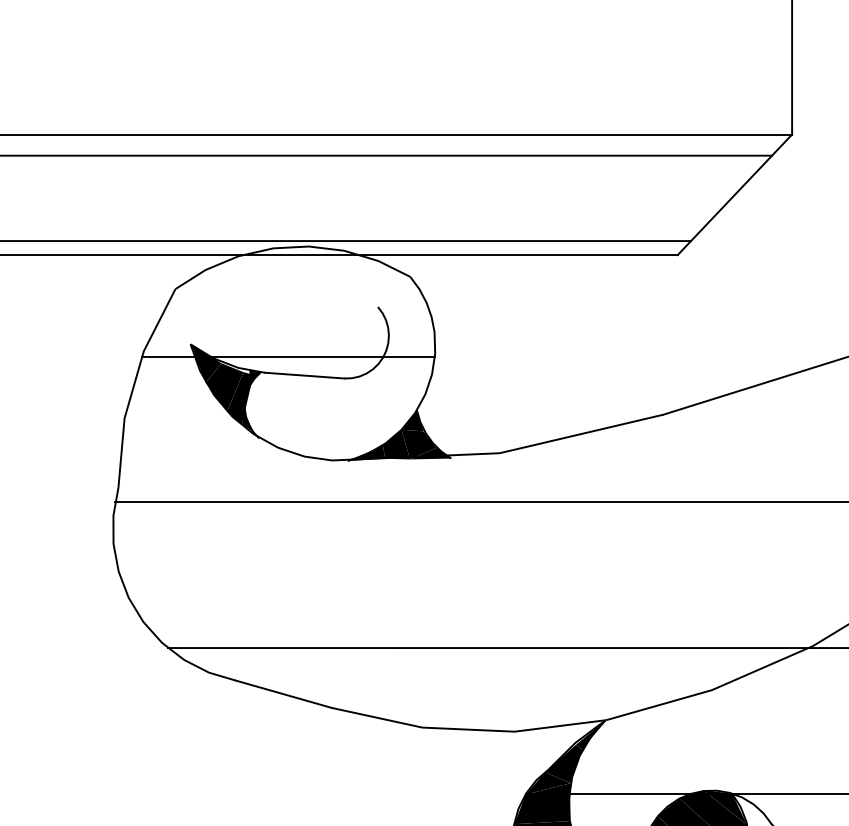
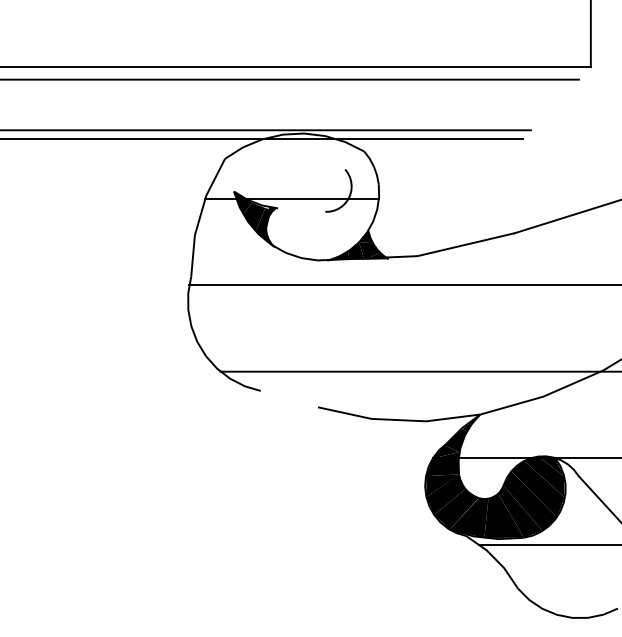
line: (734, 194) -> (556, 102), removed
line: (304, 374) -> (301, 209), removed
line: (282, 694) -> (288, 399), removed

